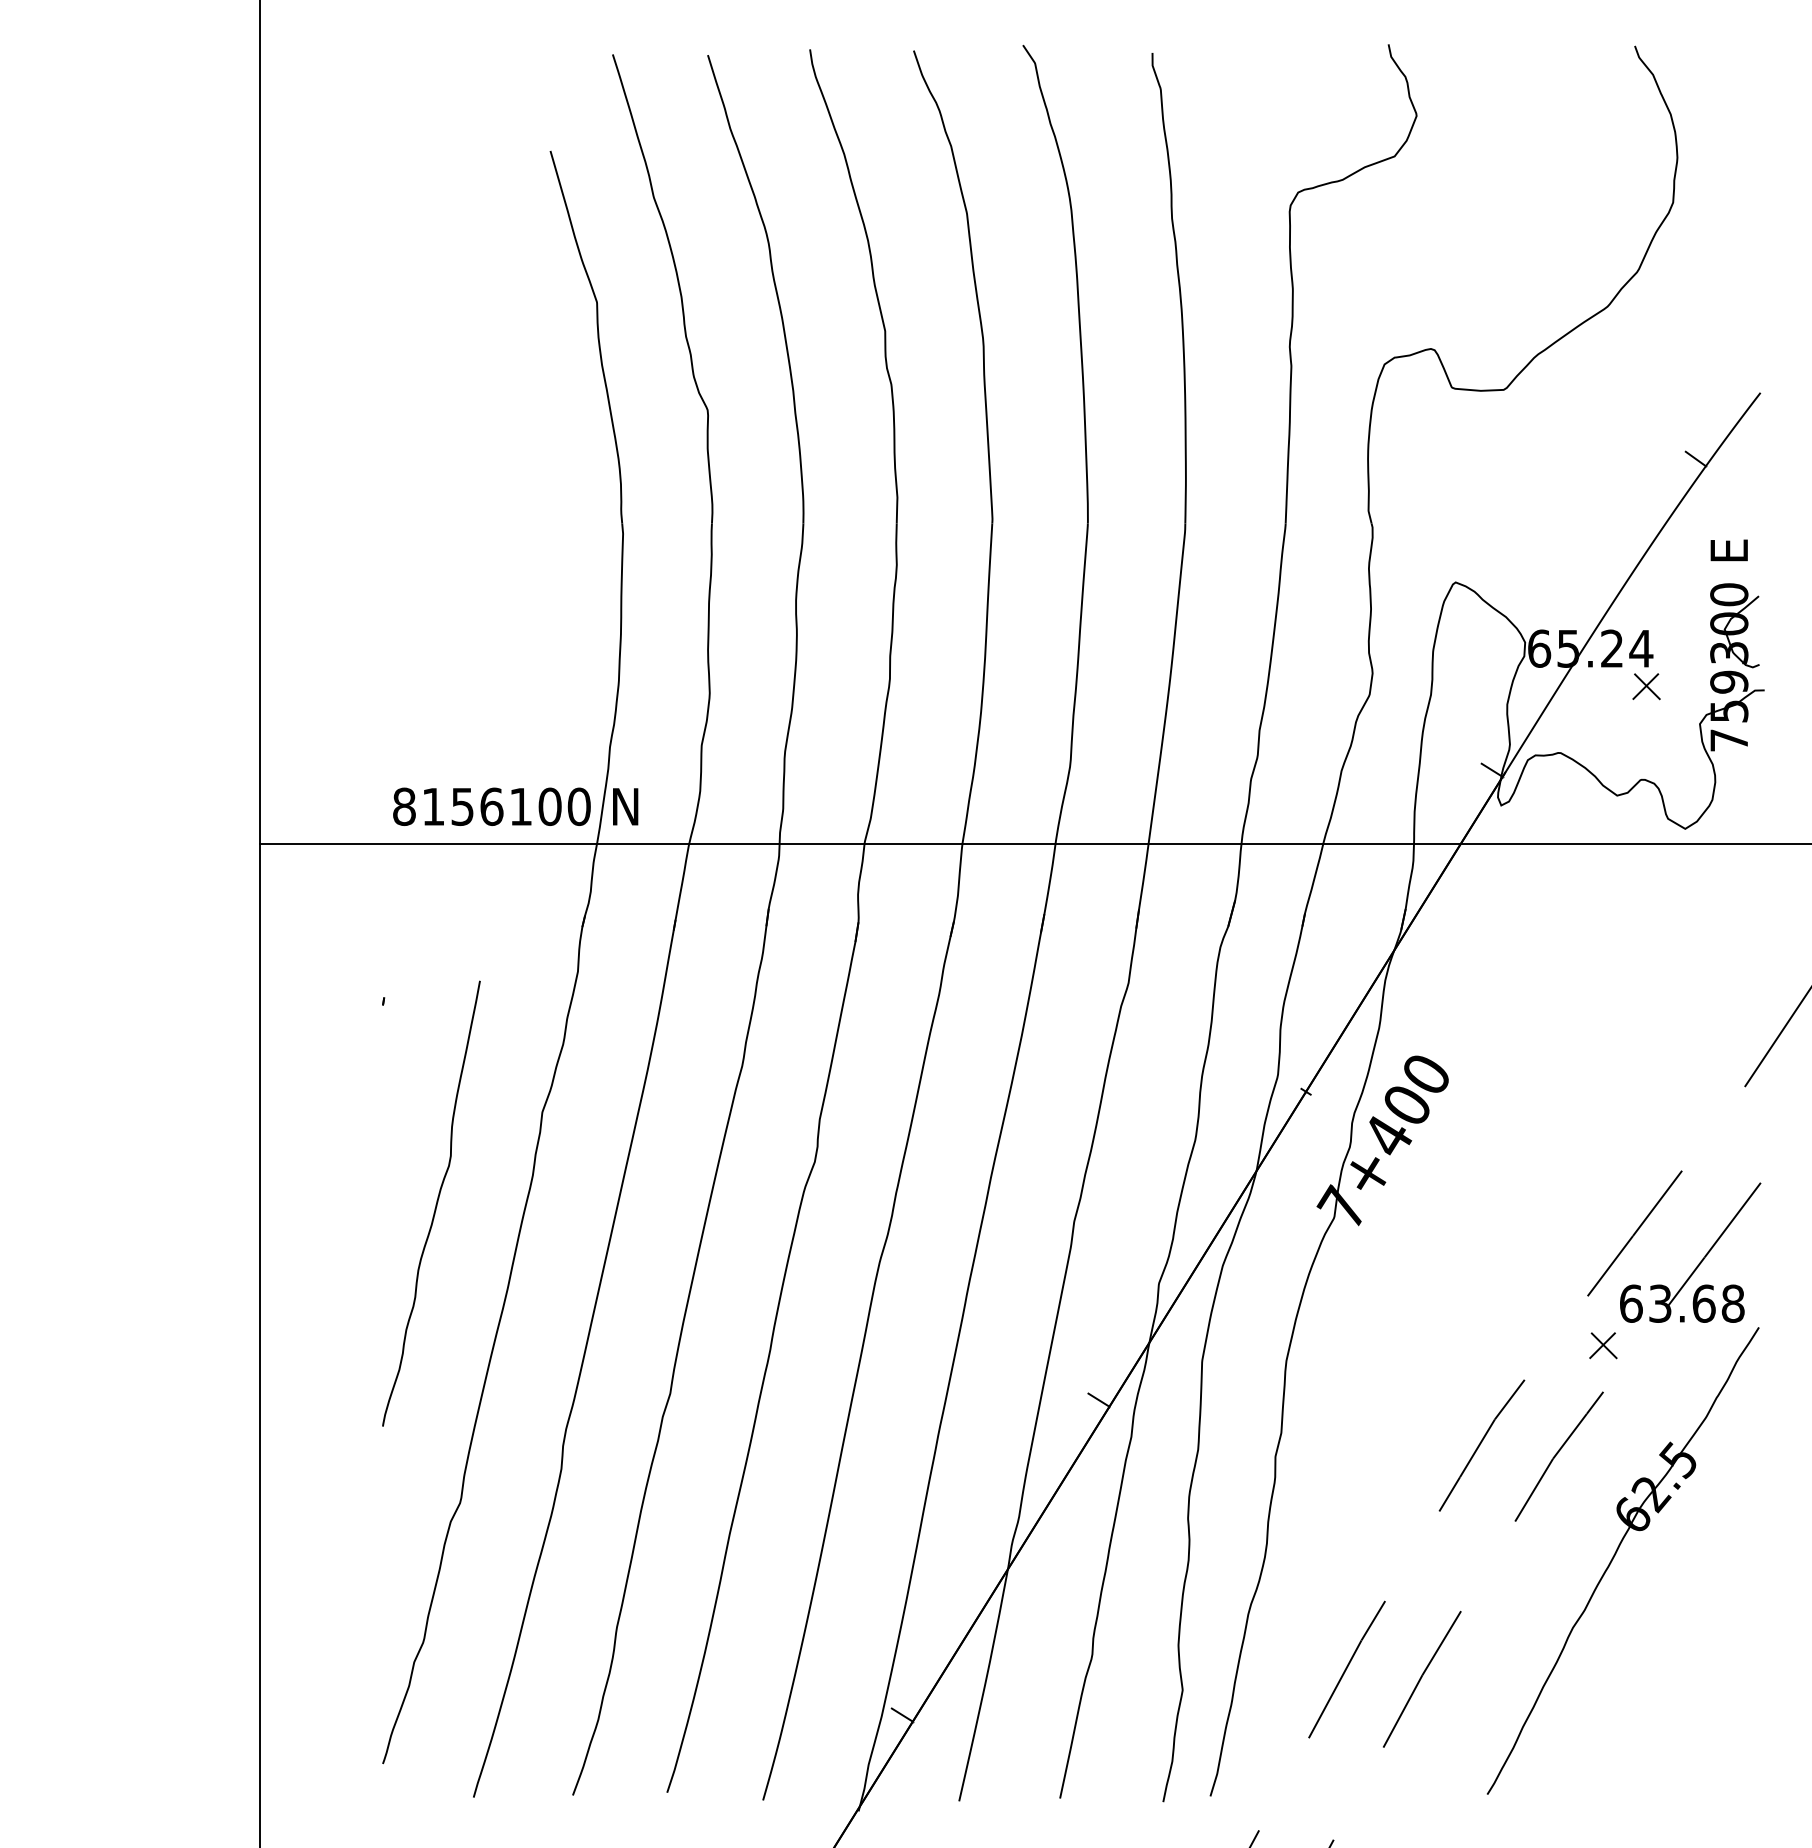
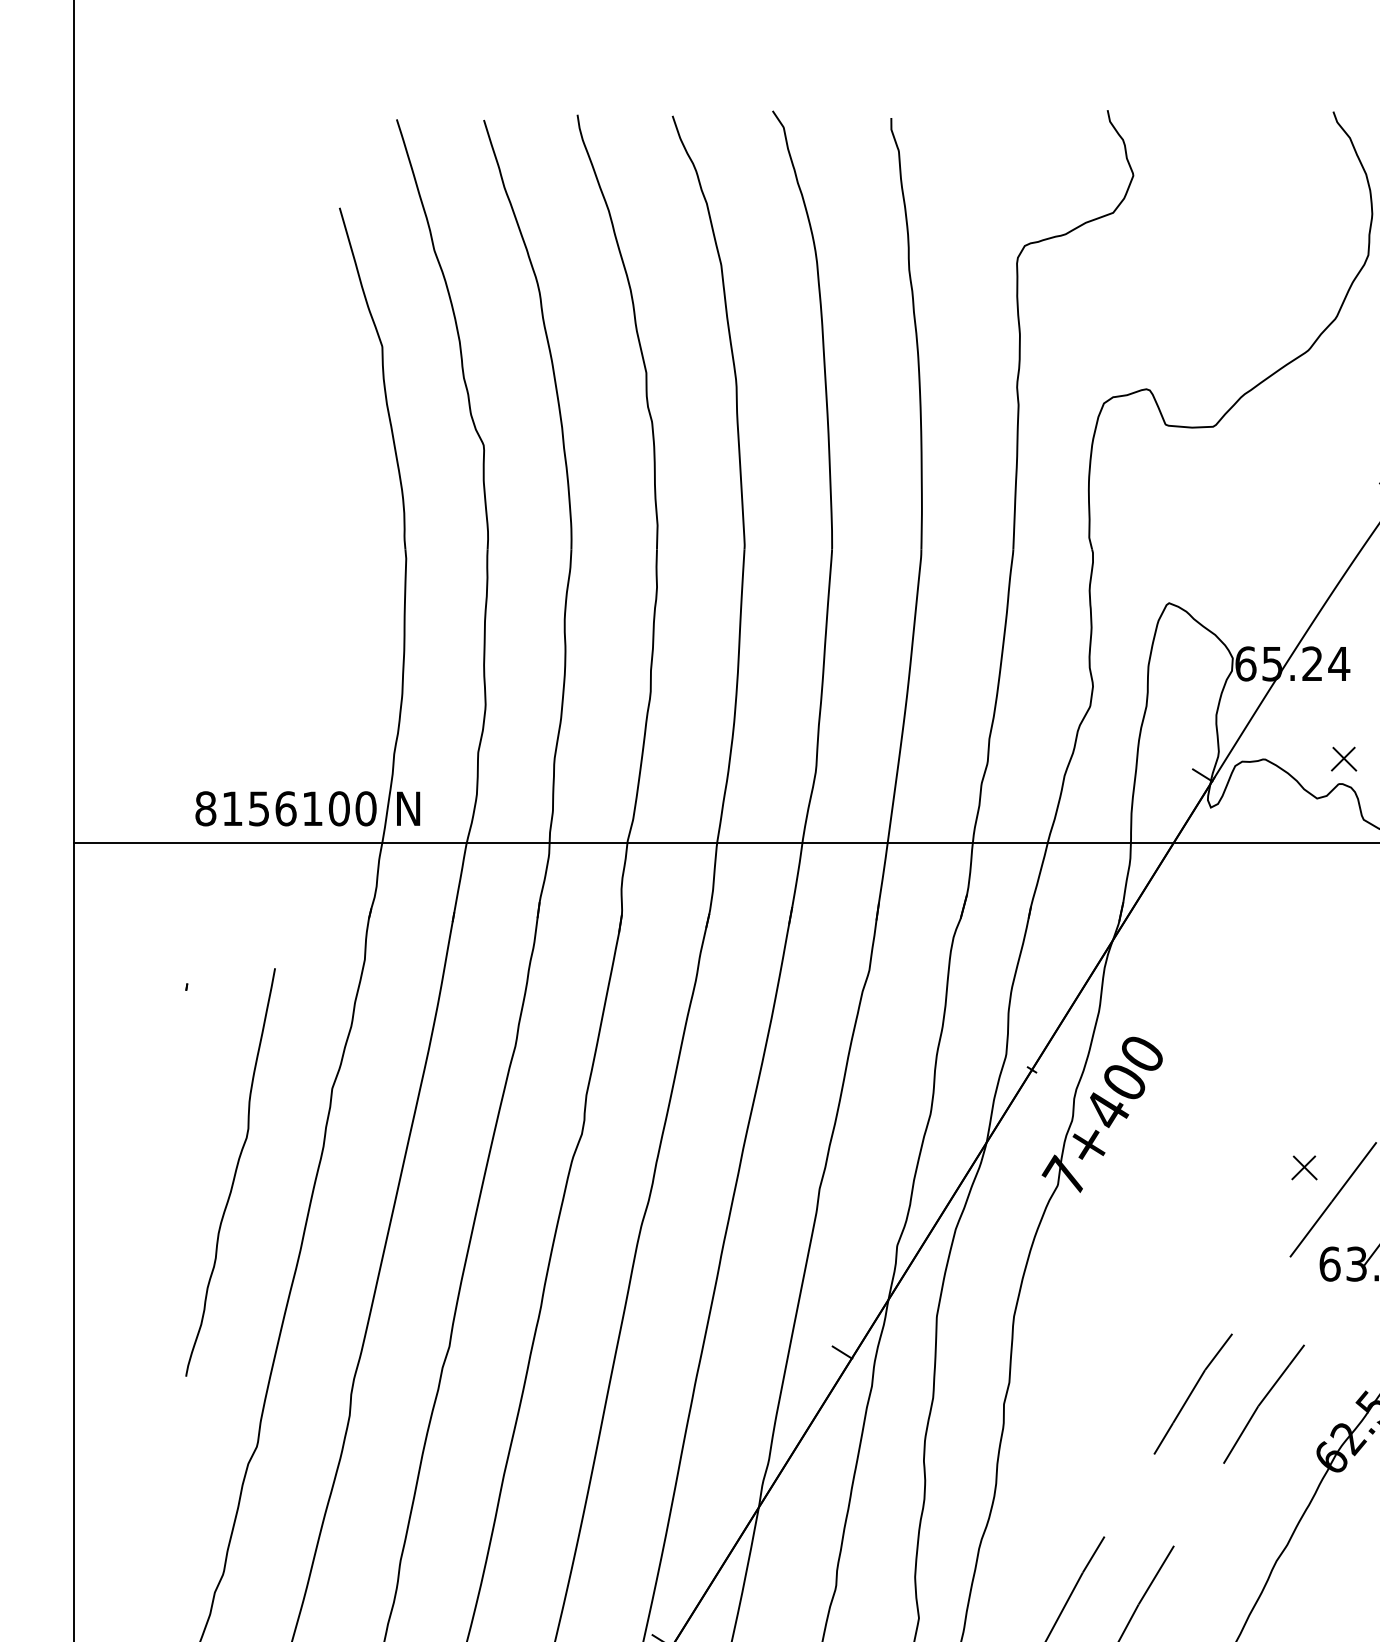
part: (1646, 686) -> (1343, 759), moved
part: (1603, 1345) -> (1304, 1167), moved

